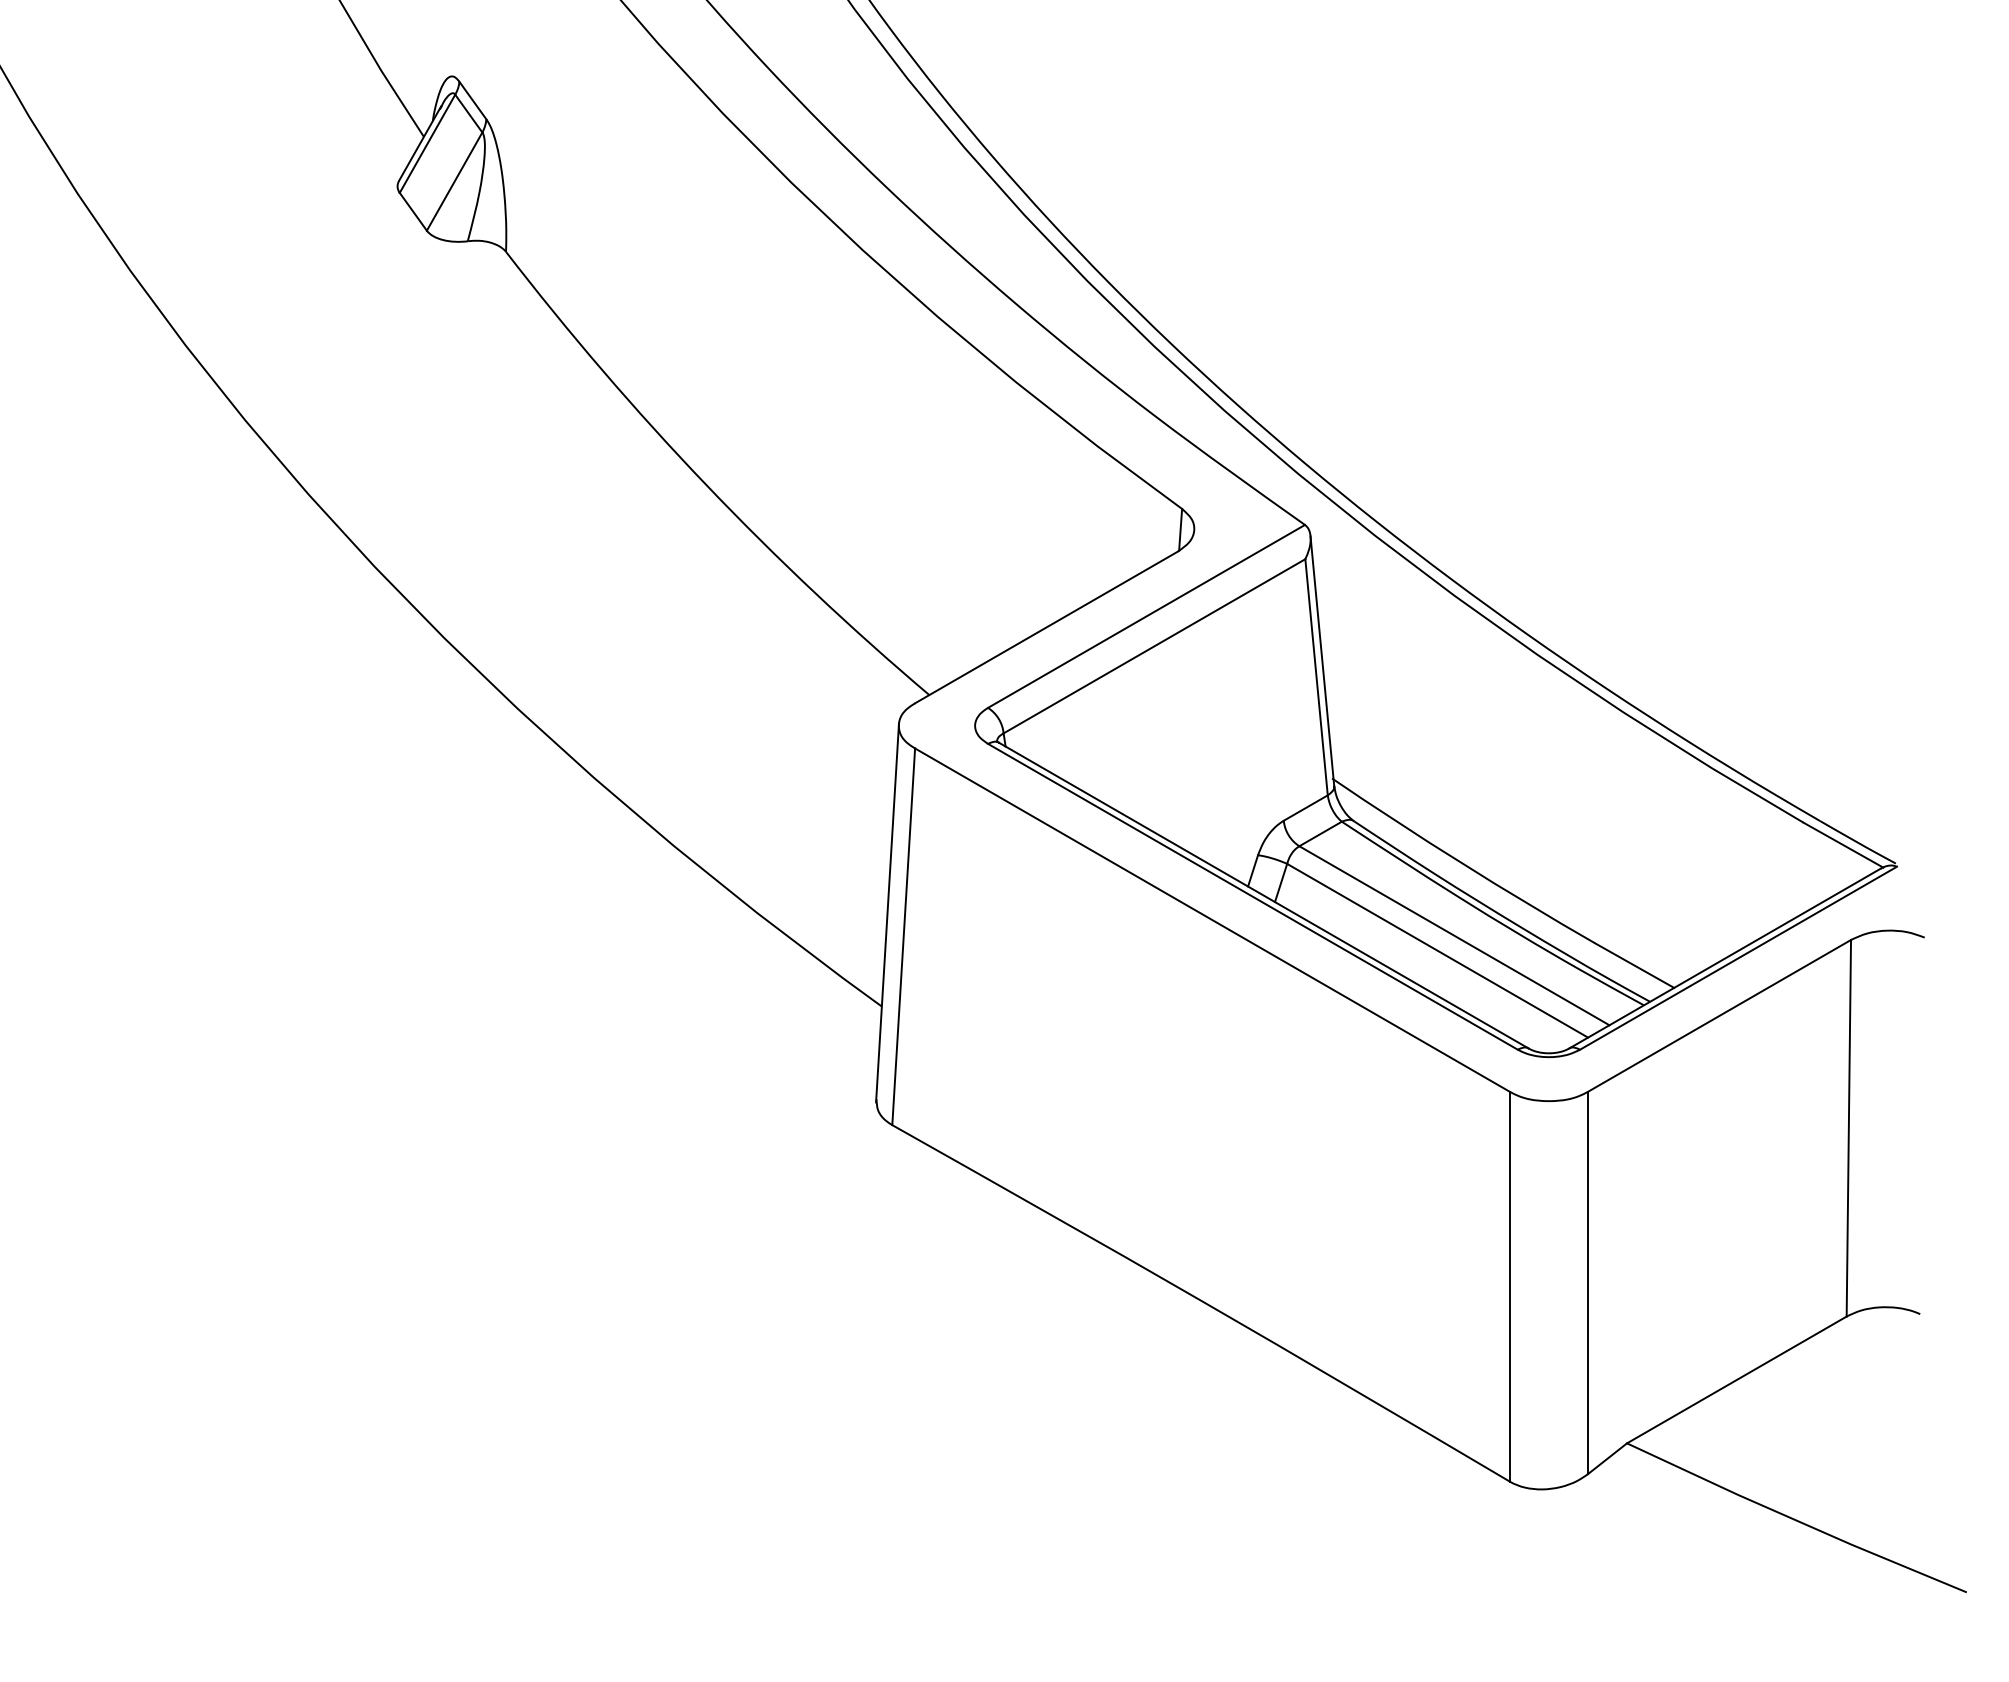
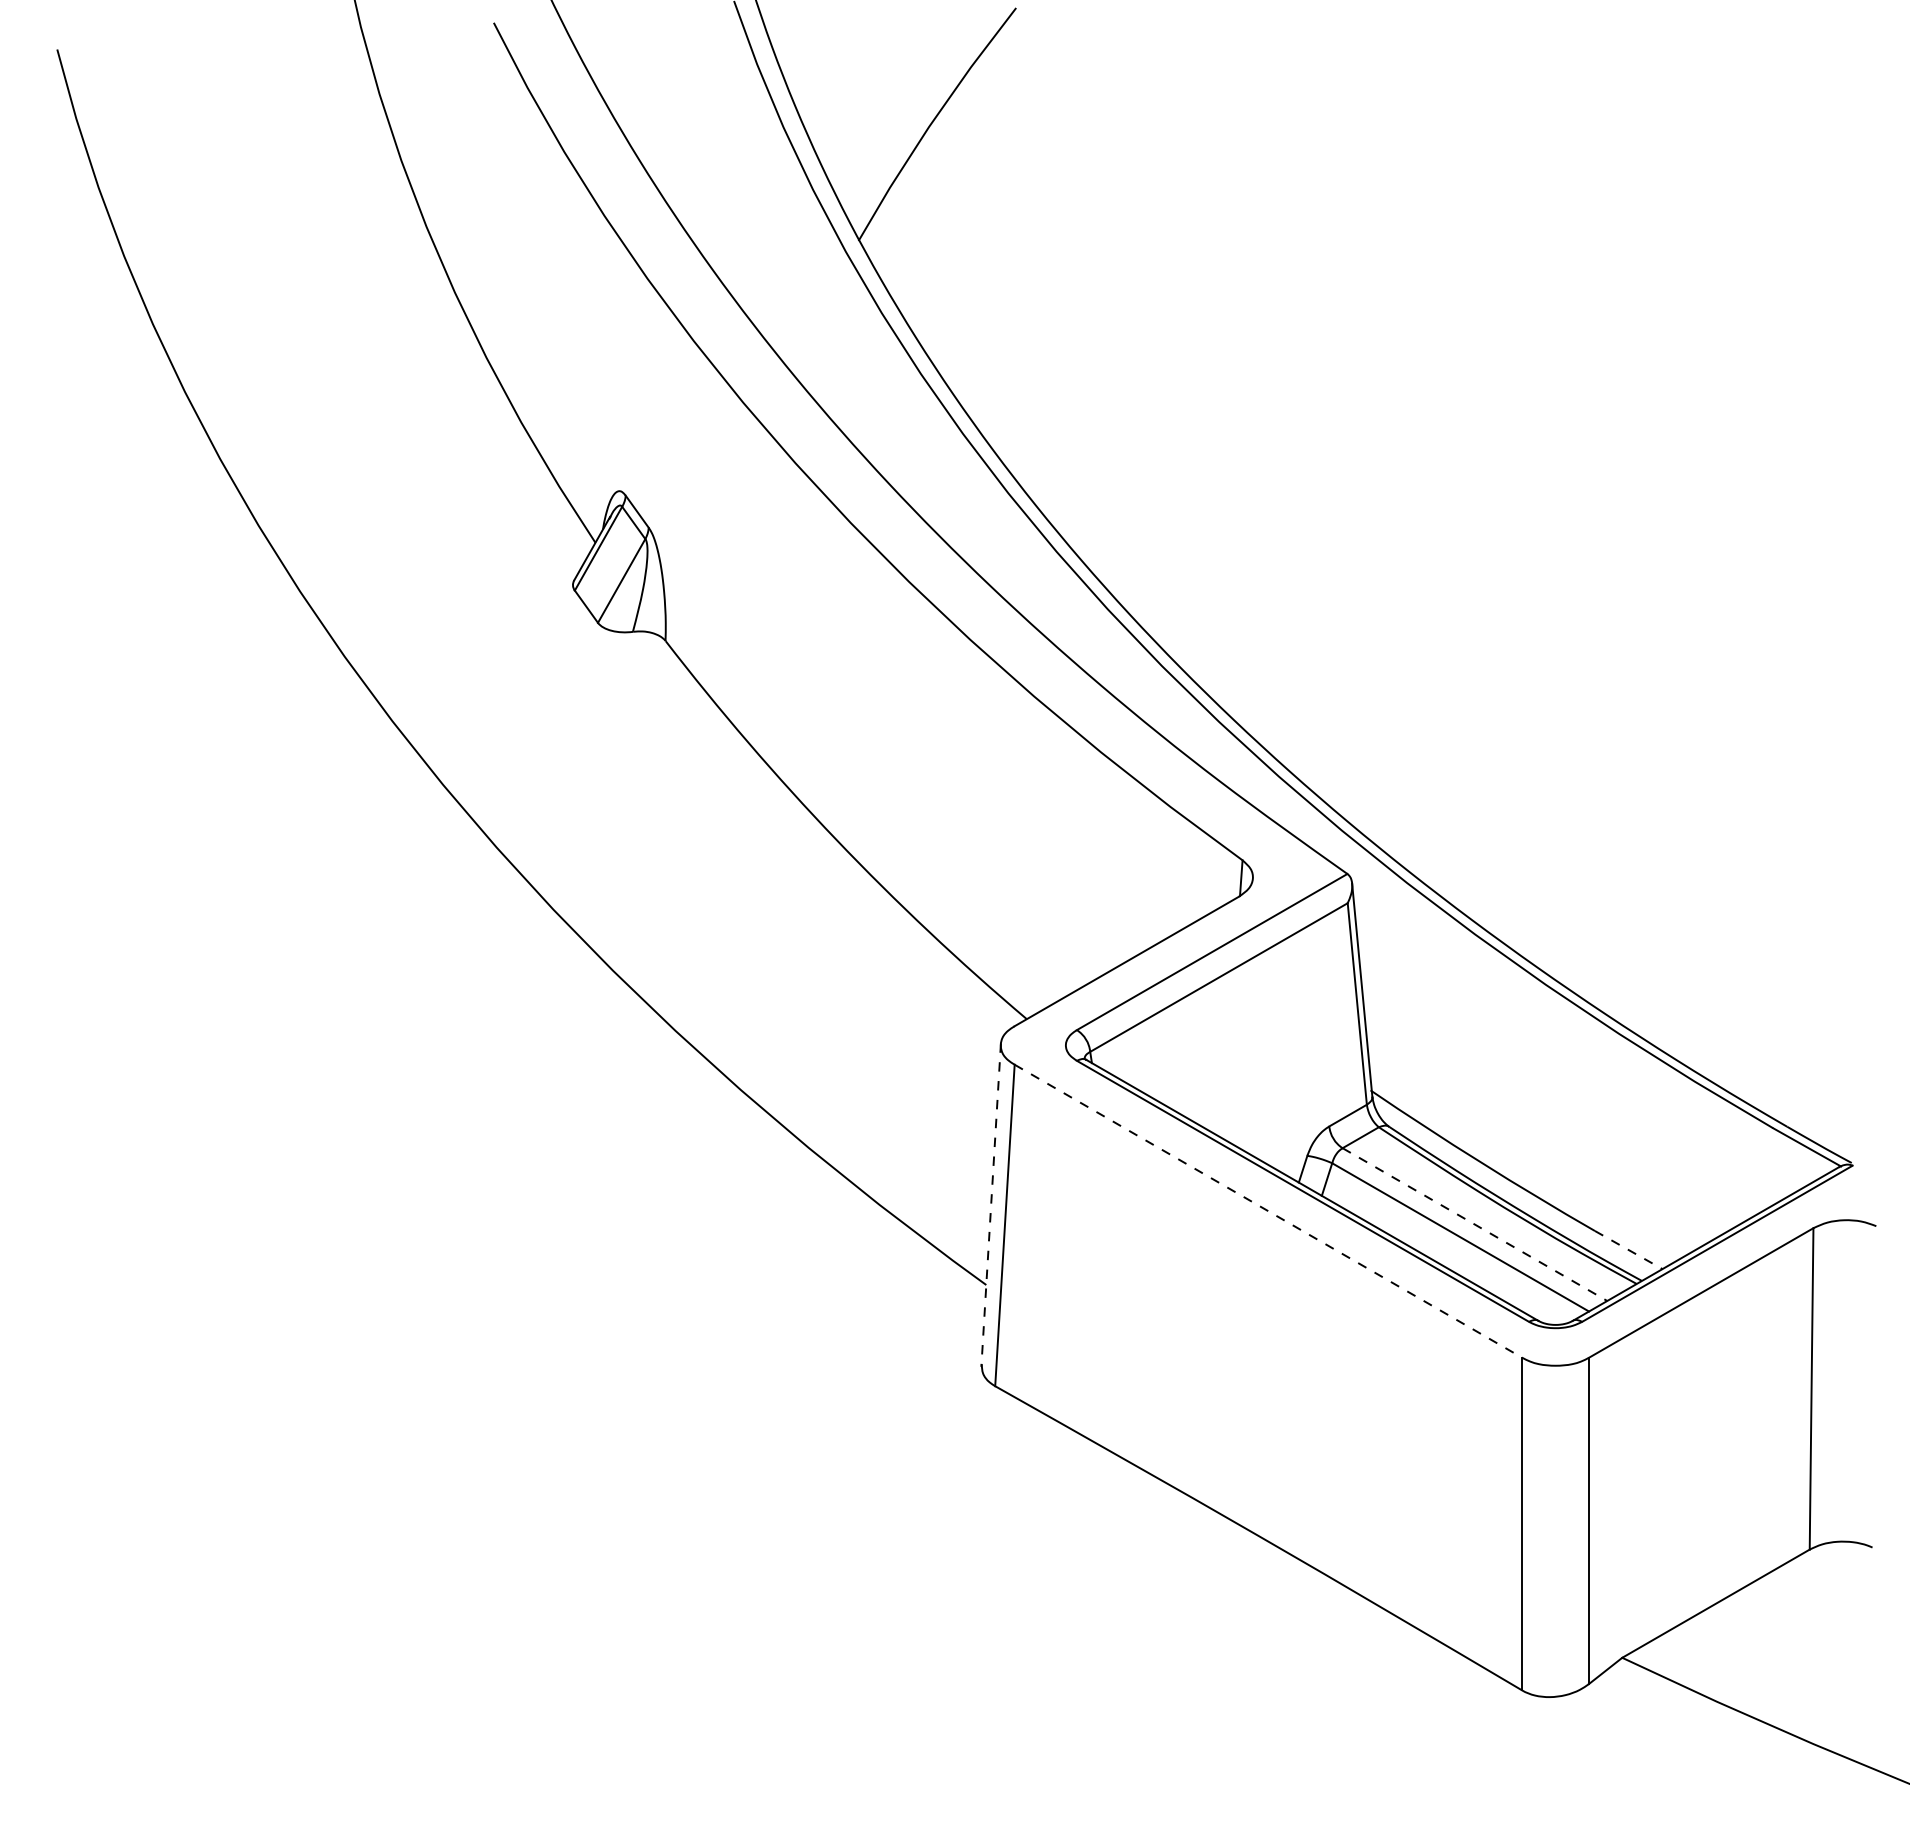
line: (887, 913) -> (991, 1205), solid -> dashed
line: (1212, 920) -> (1268, 1211), solid -> dashed
line: (1453, 935) -> (1474, 1224), solid -> dashed
line: (1634, 966) -> (1628, 1250), solid -> dashed

